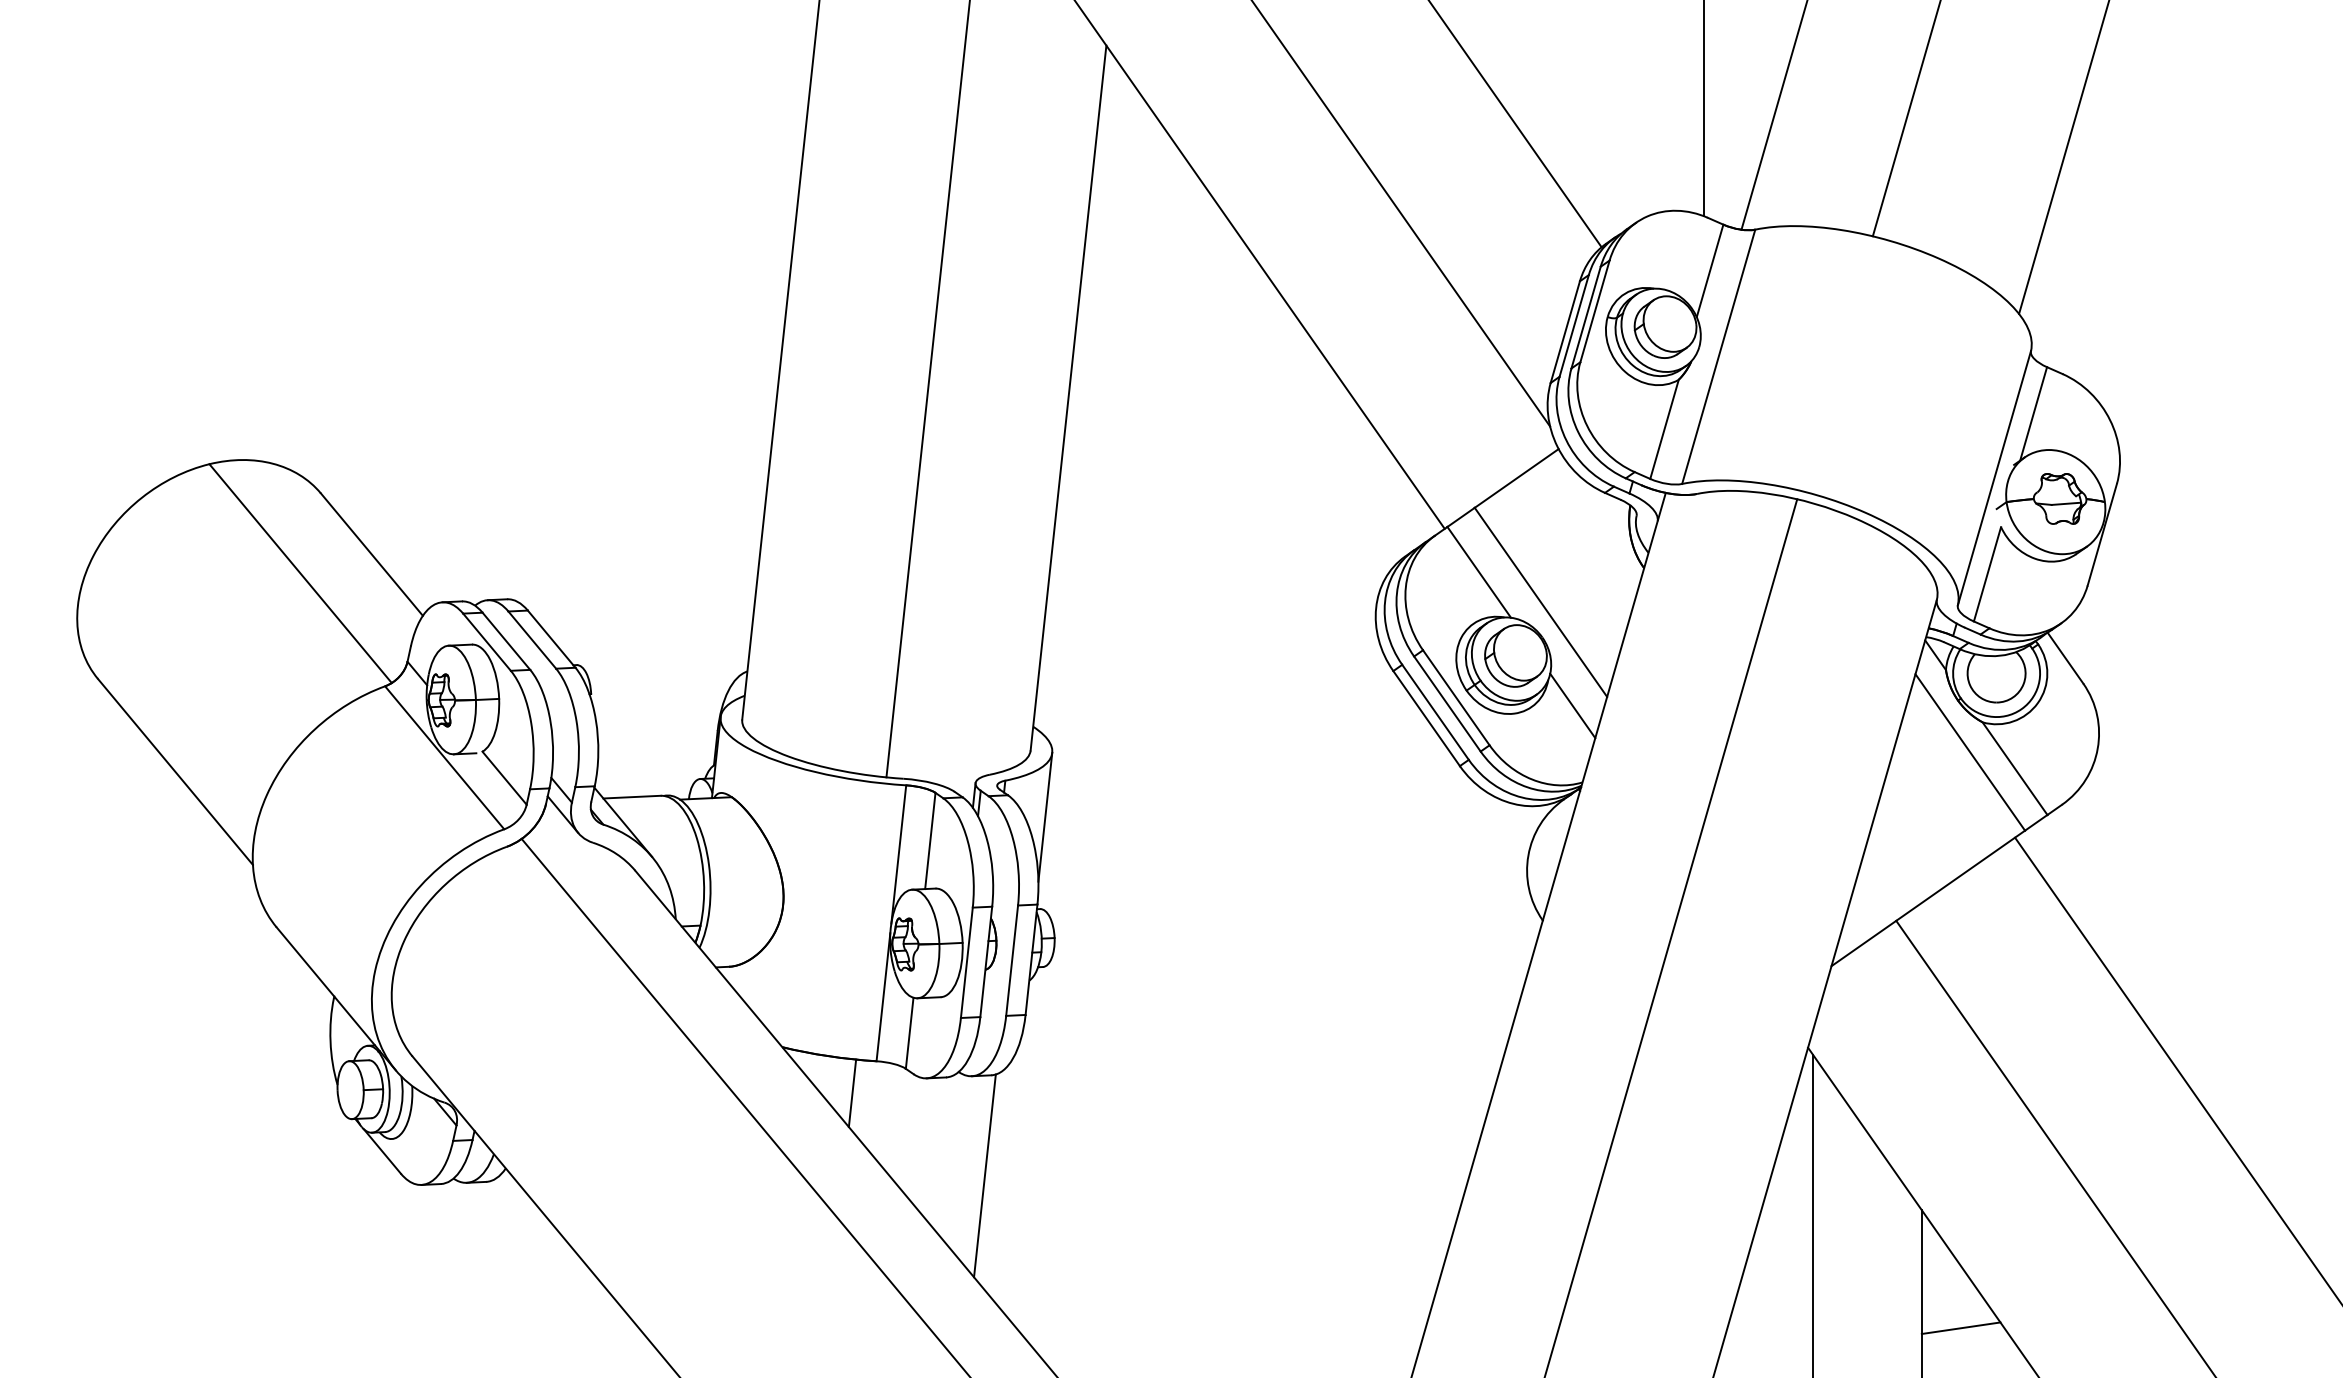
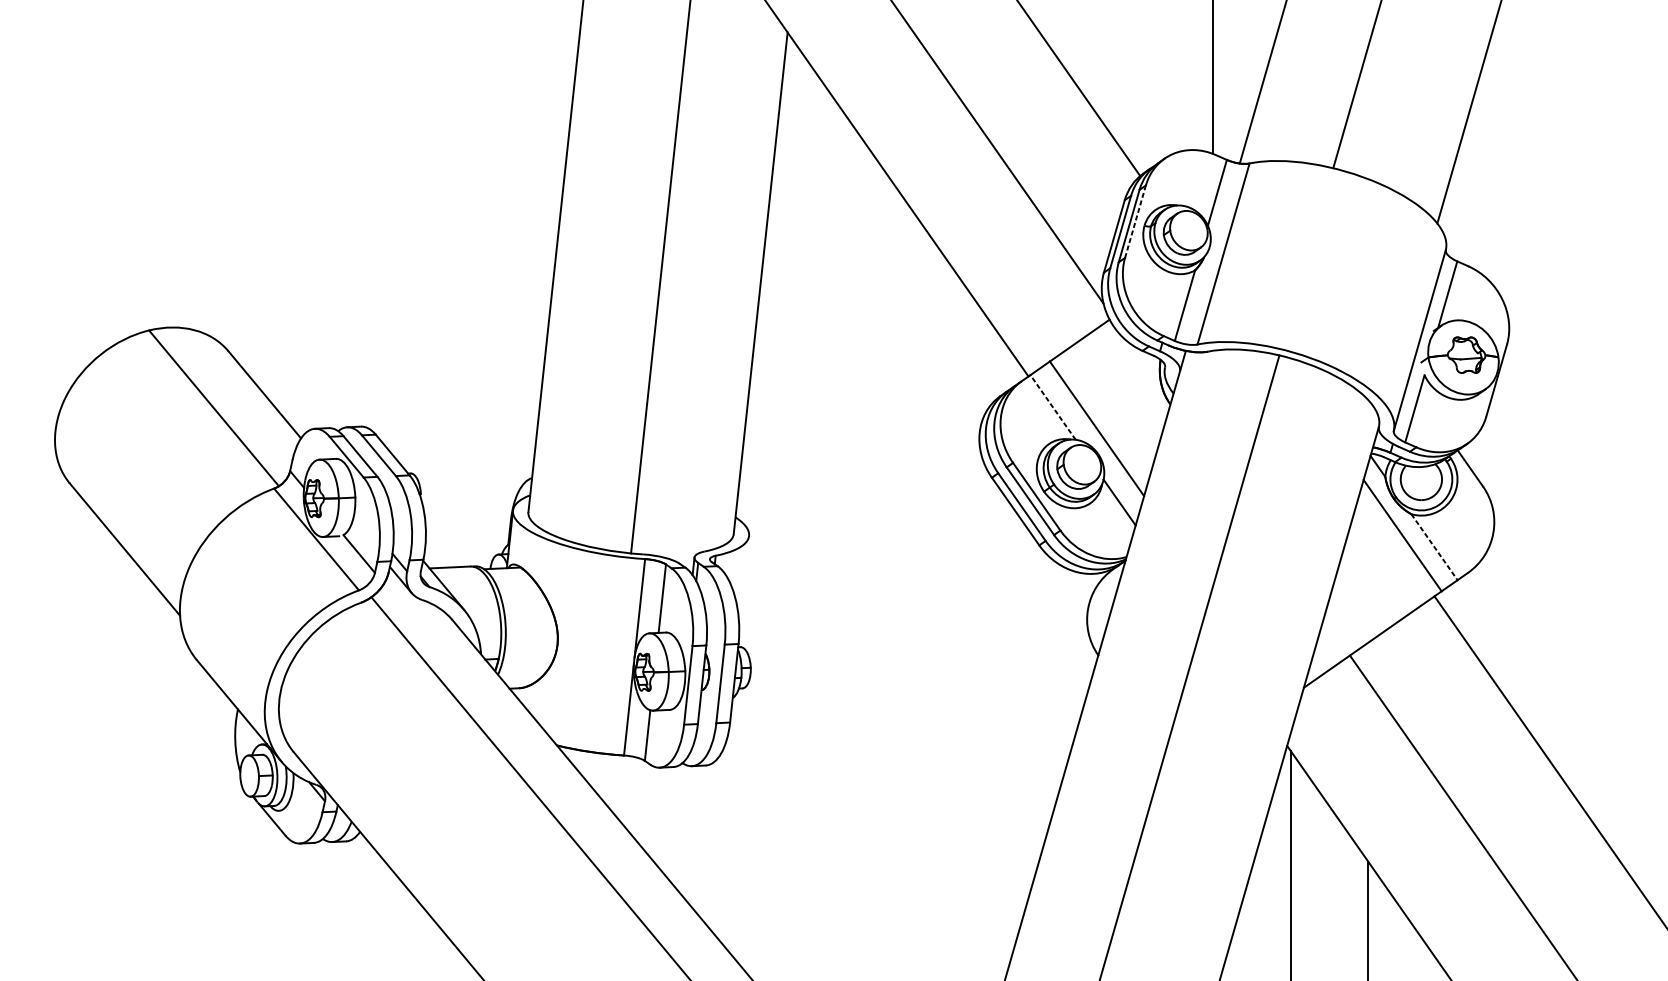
line: (1595, 311) -> (1135, 221), solid -> dashed
line: (1478, 571) -> (1052, 406), solid -> dashed
line: (2015, 768) -> (1434, 547), solid -> dashed
line: (1045, 816) -> (744, 581), removed
line: (852, 1093) -> (606, 778), removed
line: (984, 1175) -> (700, 836), removed
line: (1960, 1327) -> (1395, 945), removed

